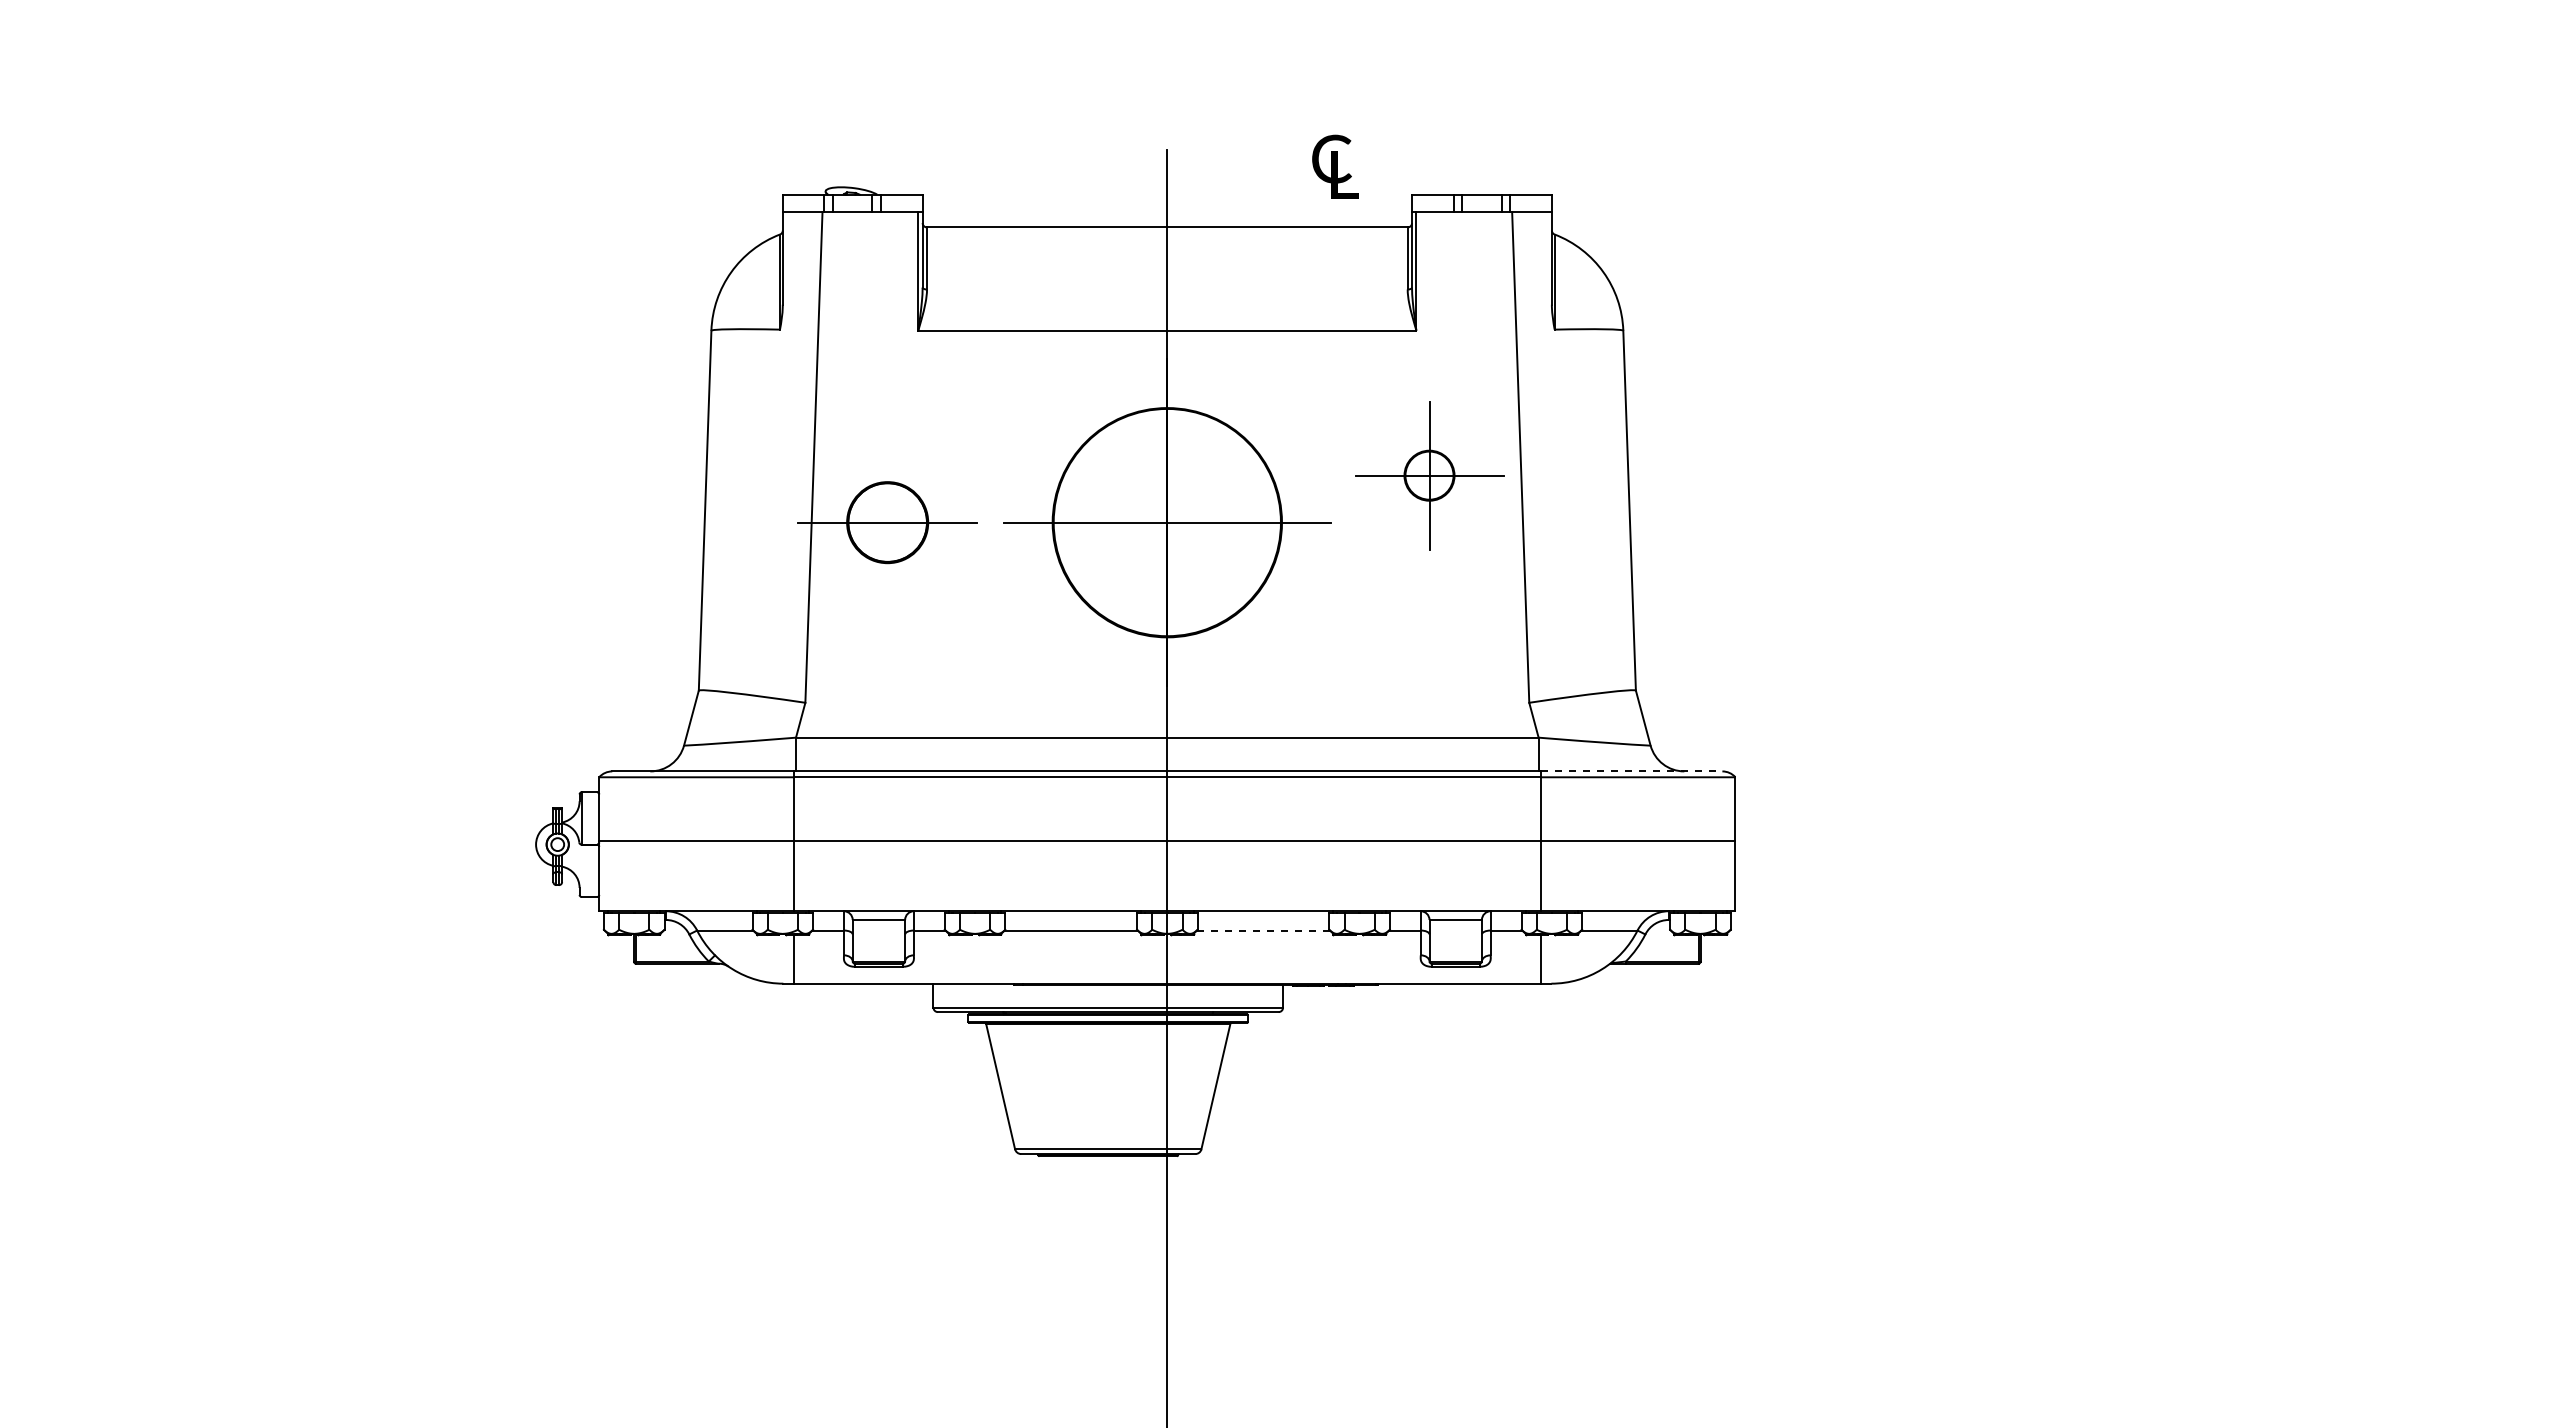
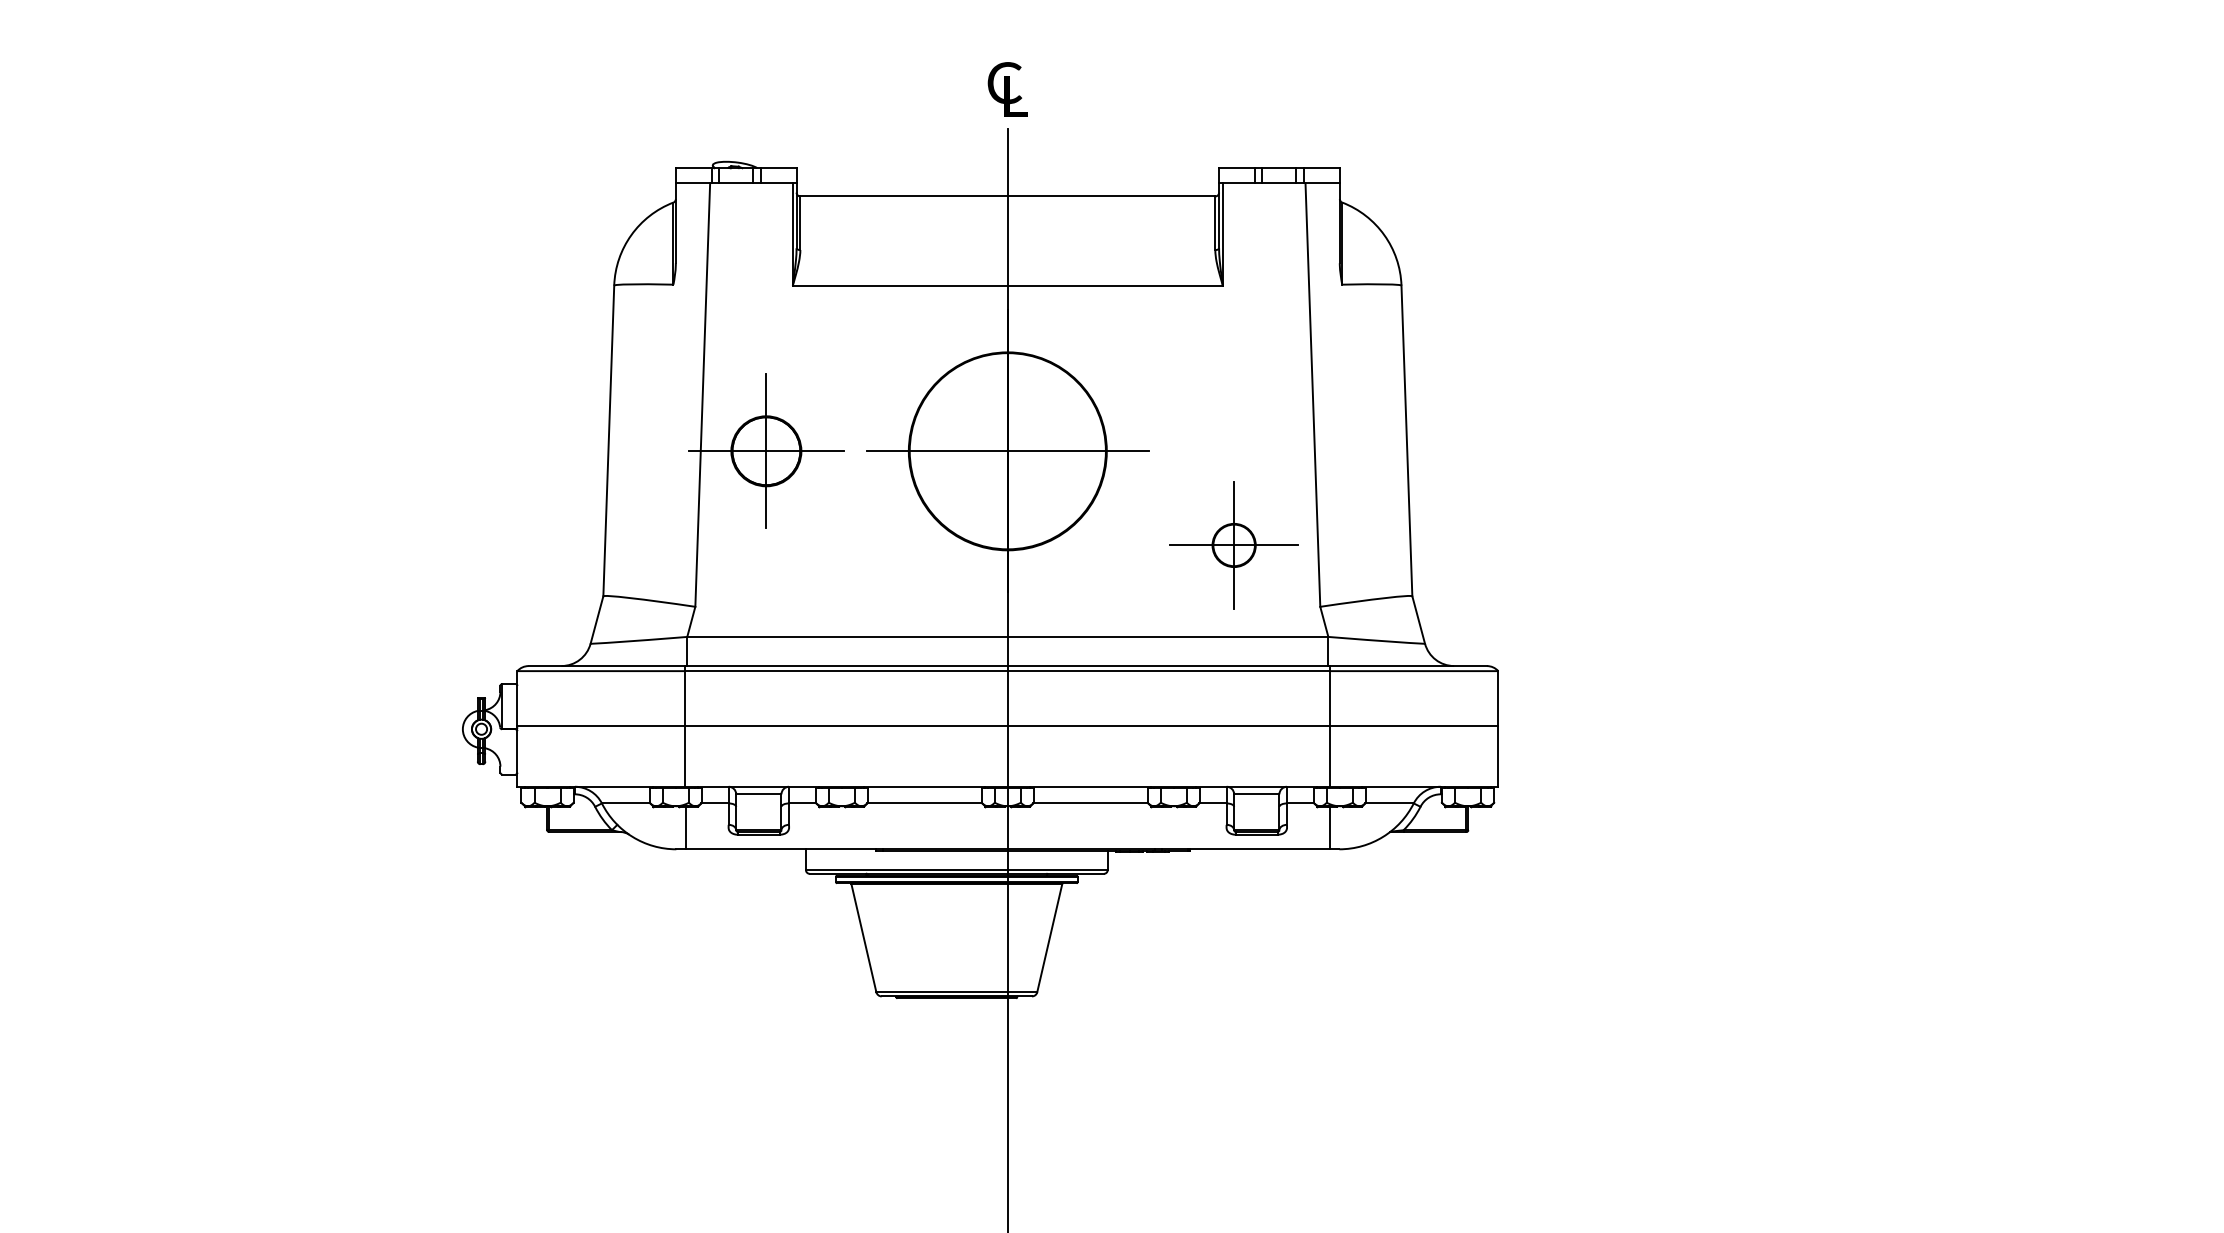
text: (1335, 166) -> (1007, 89), moved
part: (1429, 475) -> (1234, 545), moved
line: (887, 522) -> (766, 451), added
line: (1631, 771) -> (1408, 666), dashed -> solid
line: (1263, 930) -> (1090, 803), dashed -> solid

